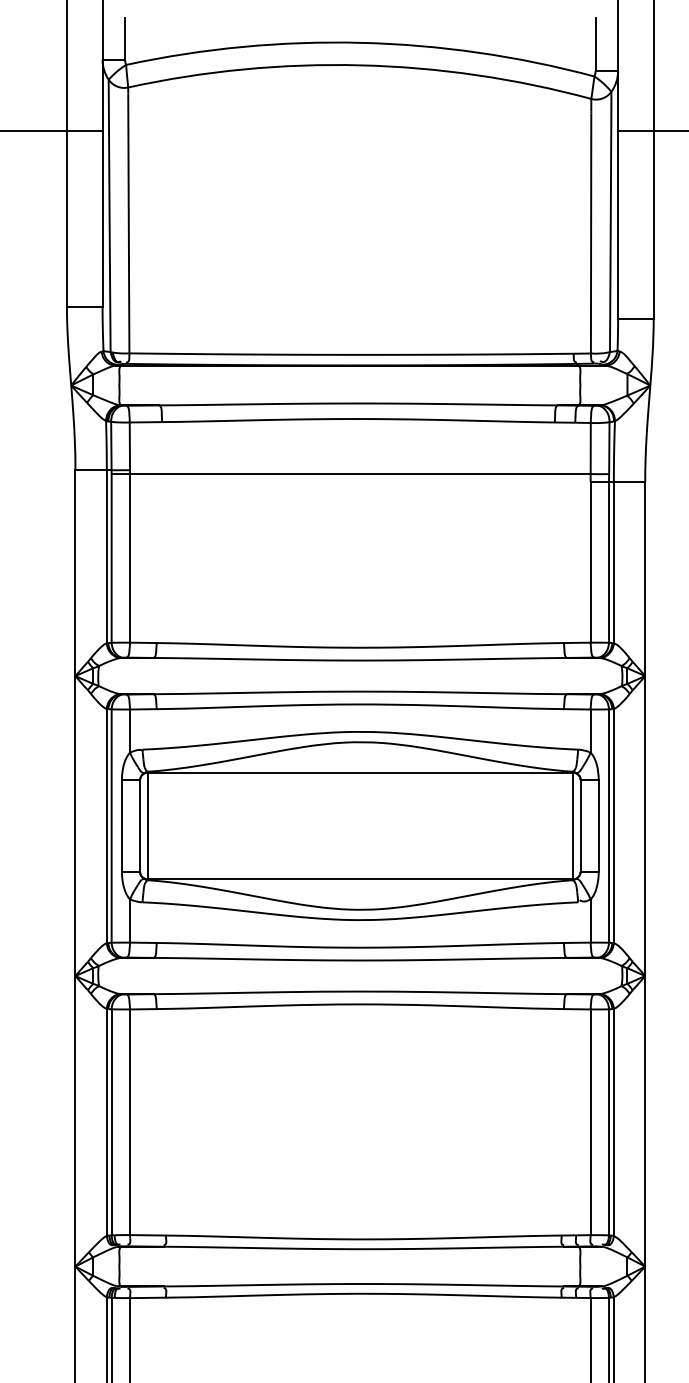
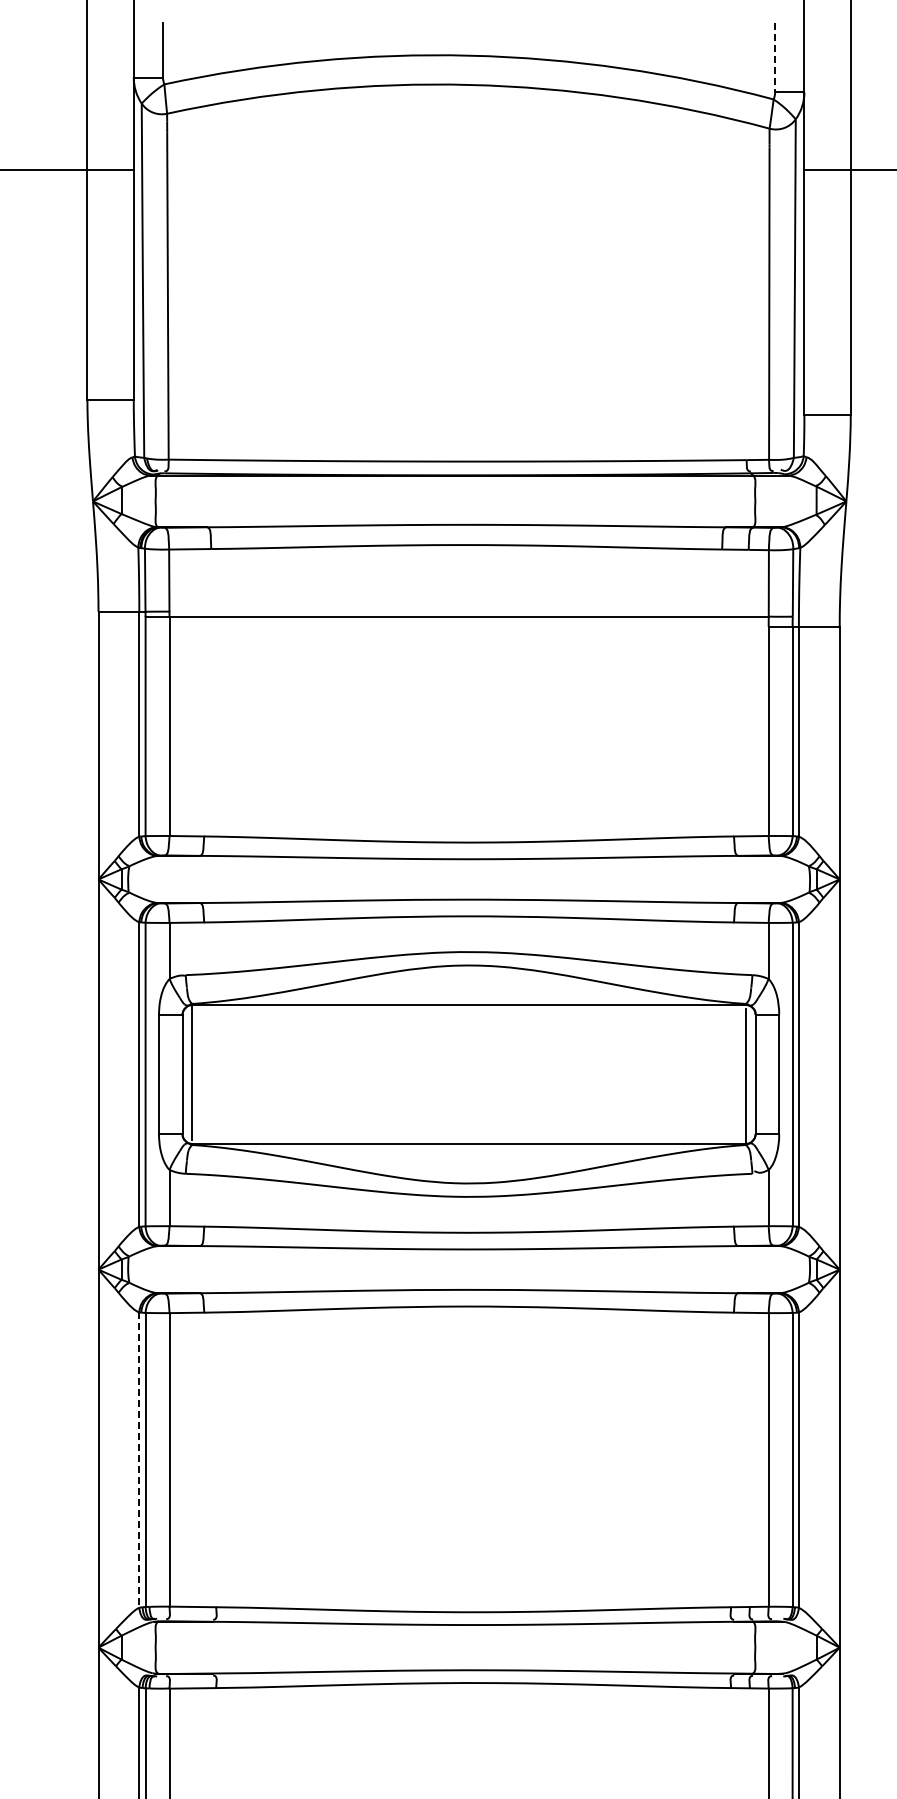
line: (595, 45) -> (775, 58), solid -> dashed
line: (106, 1122) -> (139, 1460), solid -> dashed

